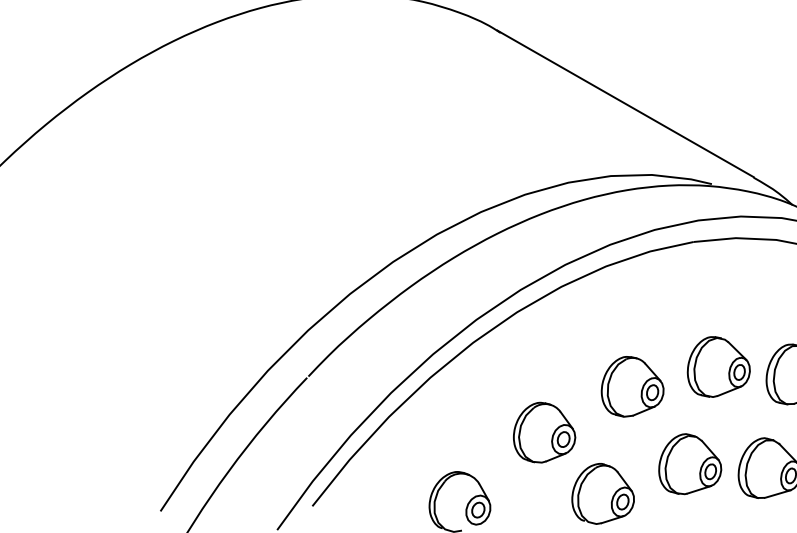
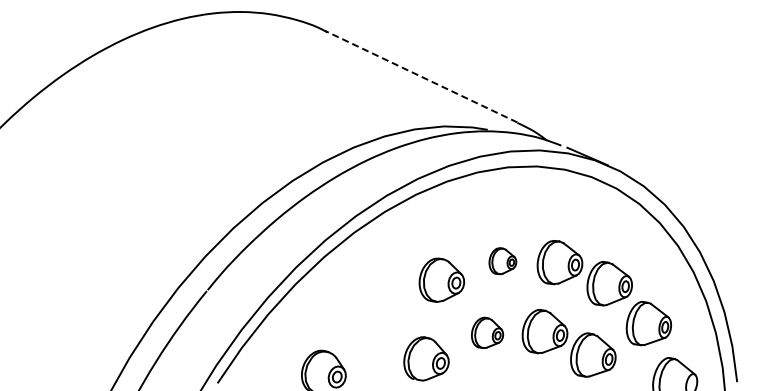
line: (625, 103) -> (421, 76), solid -> dashed
part: (718, 366) -> (502, 260), size x0.6
part: (544, 432) -> (380, 317), removed
part: (690, 464) -> (487, 332), size x0.7

